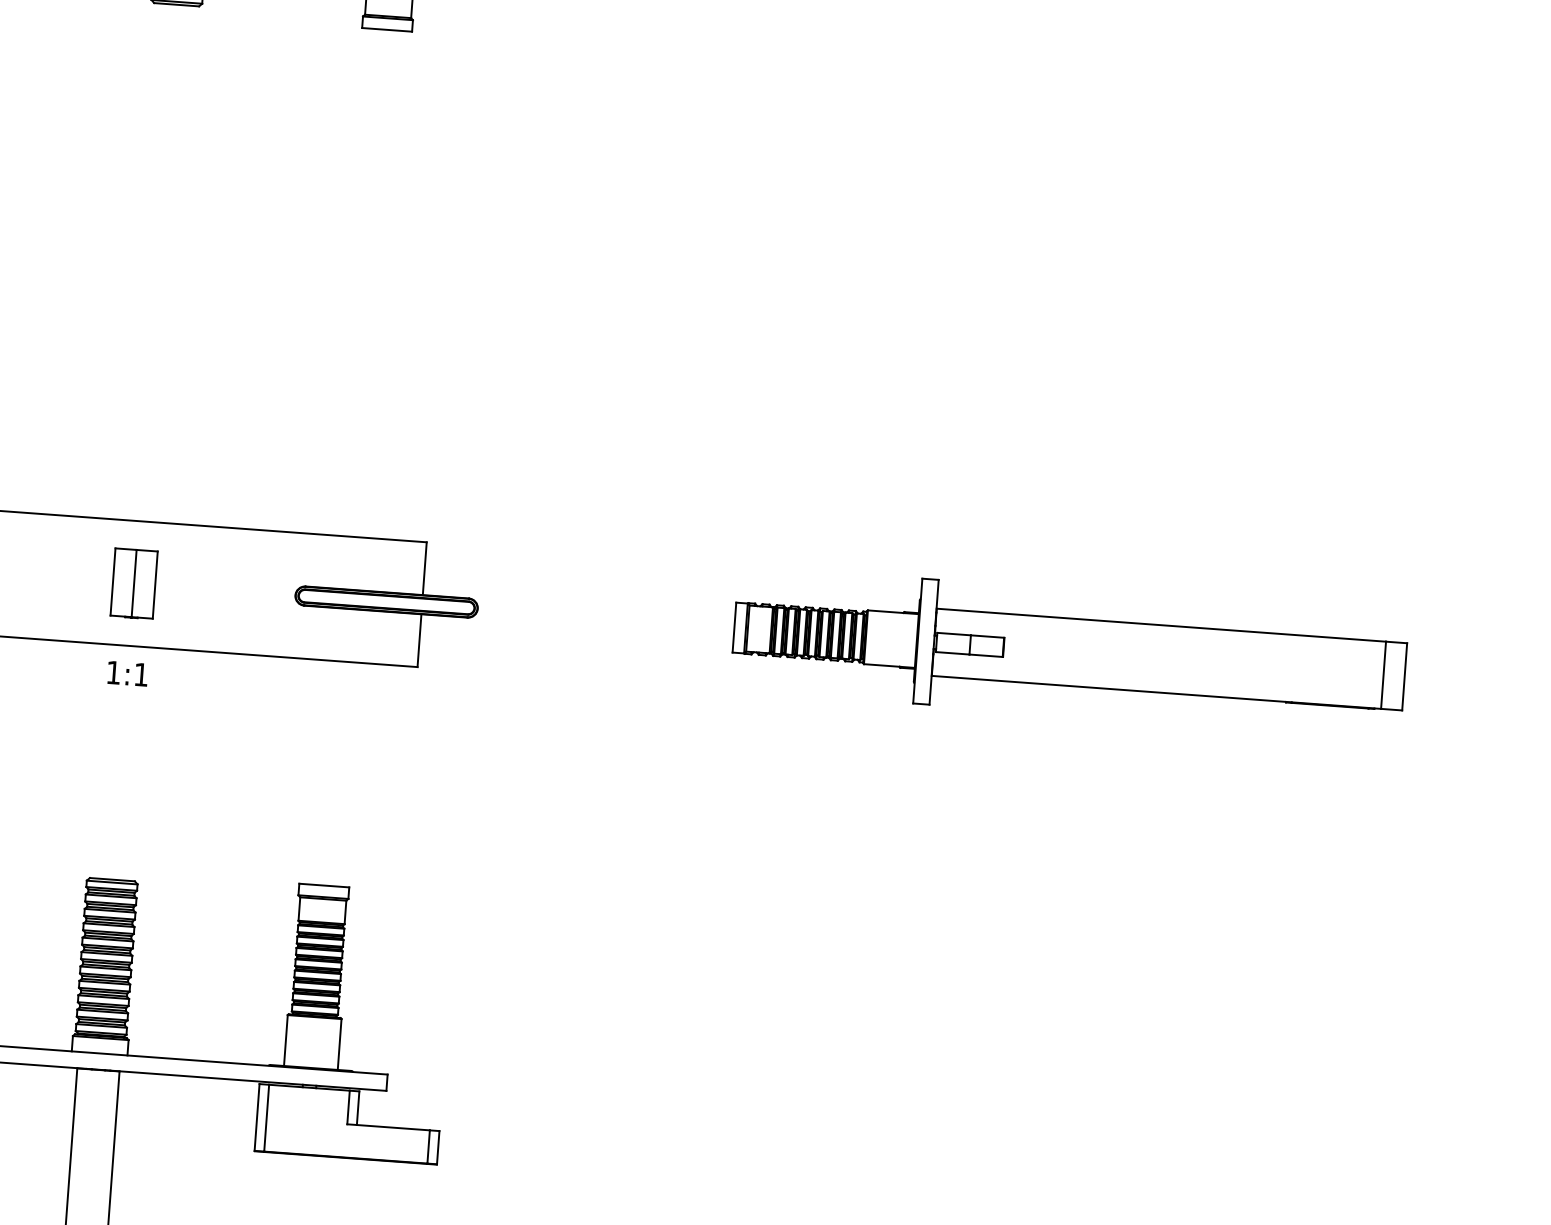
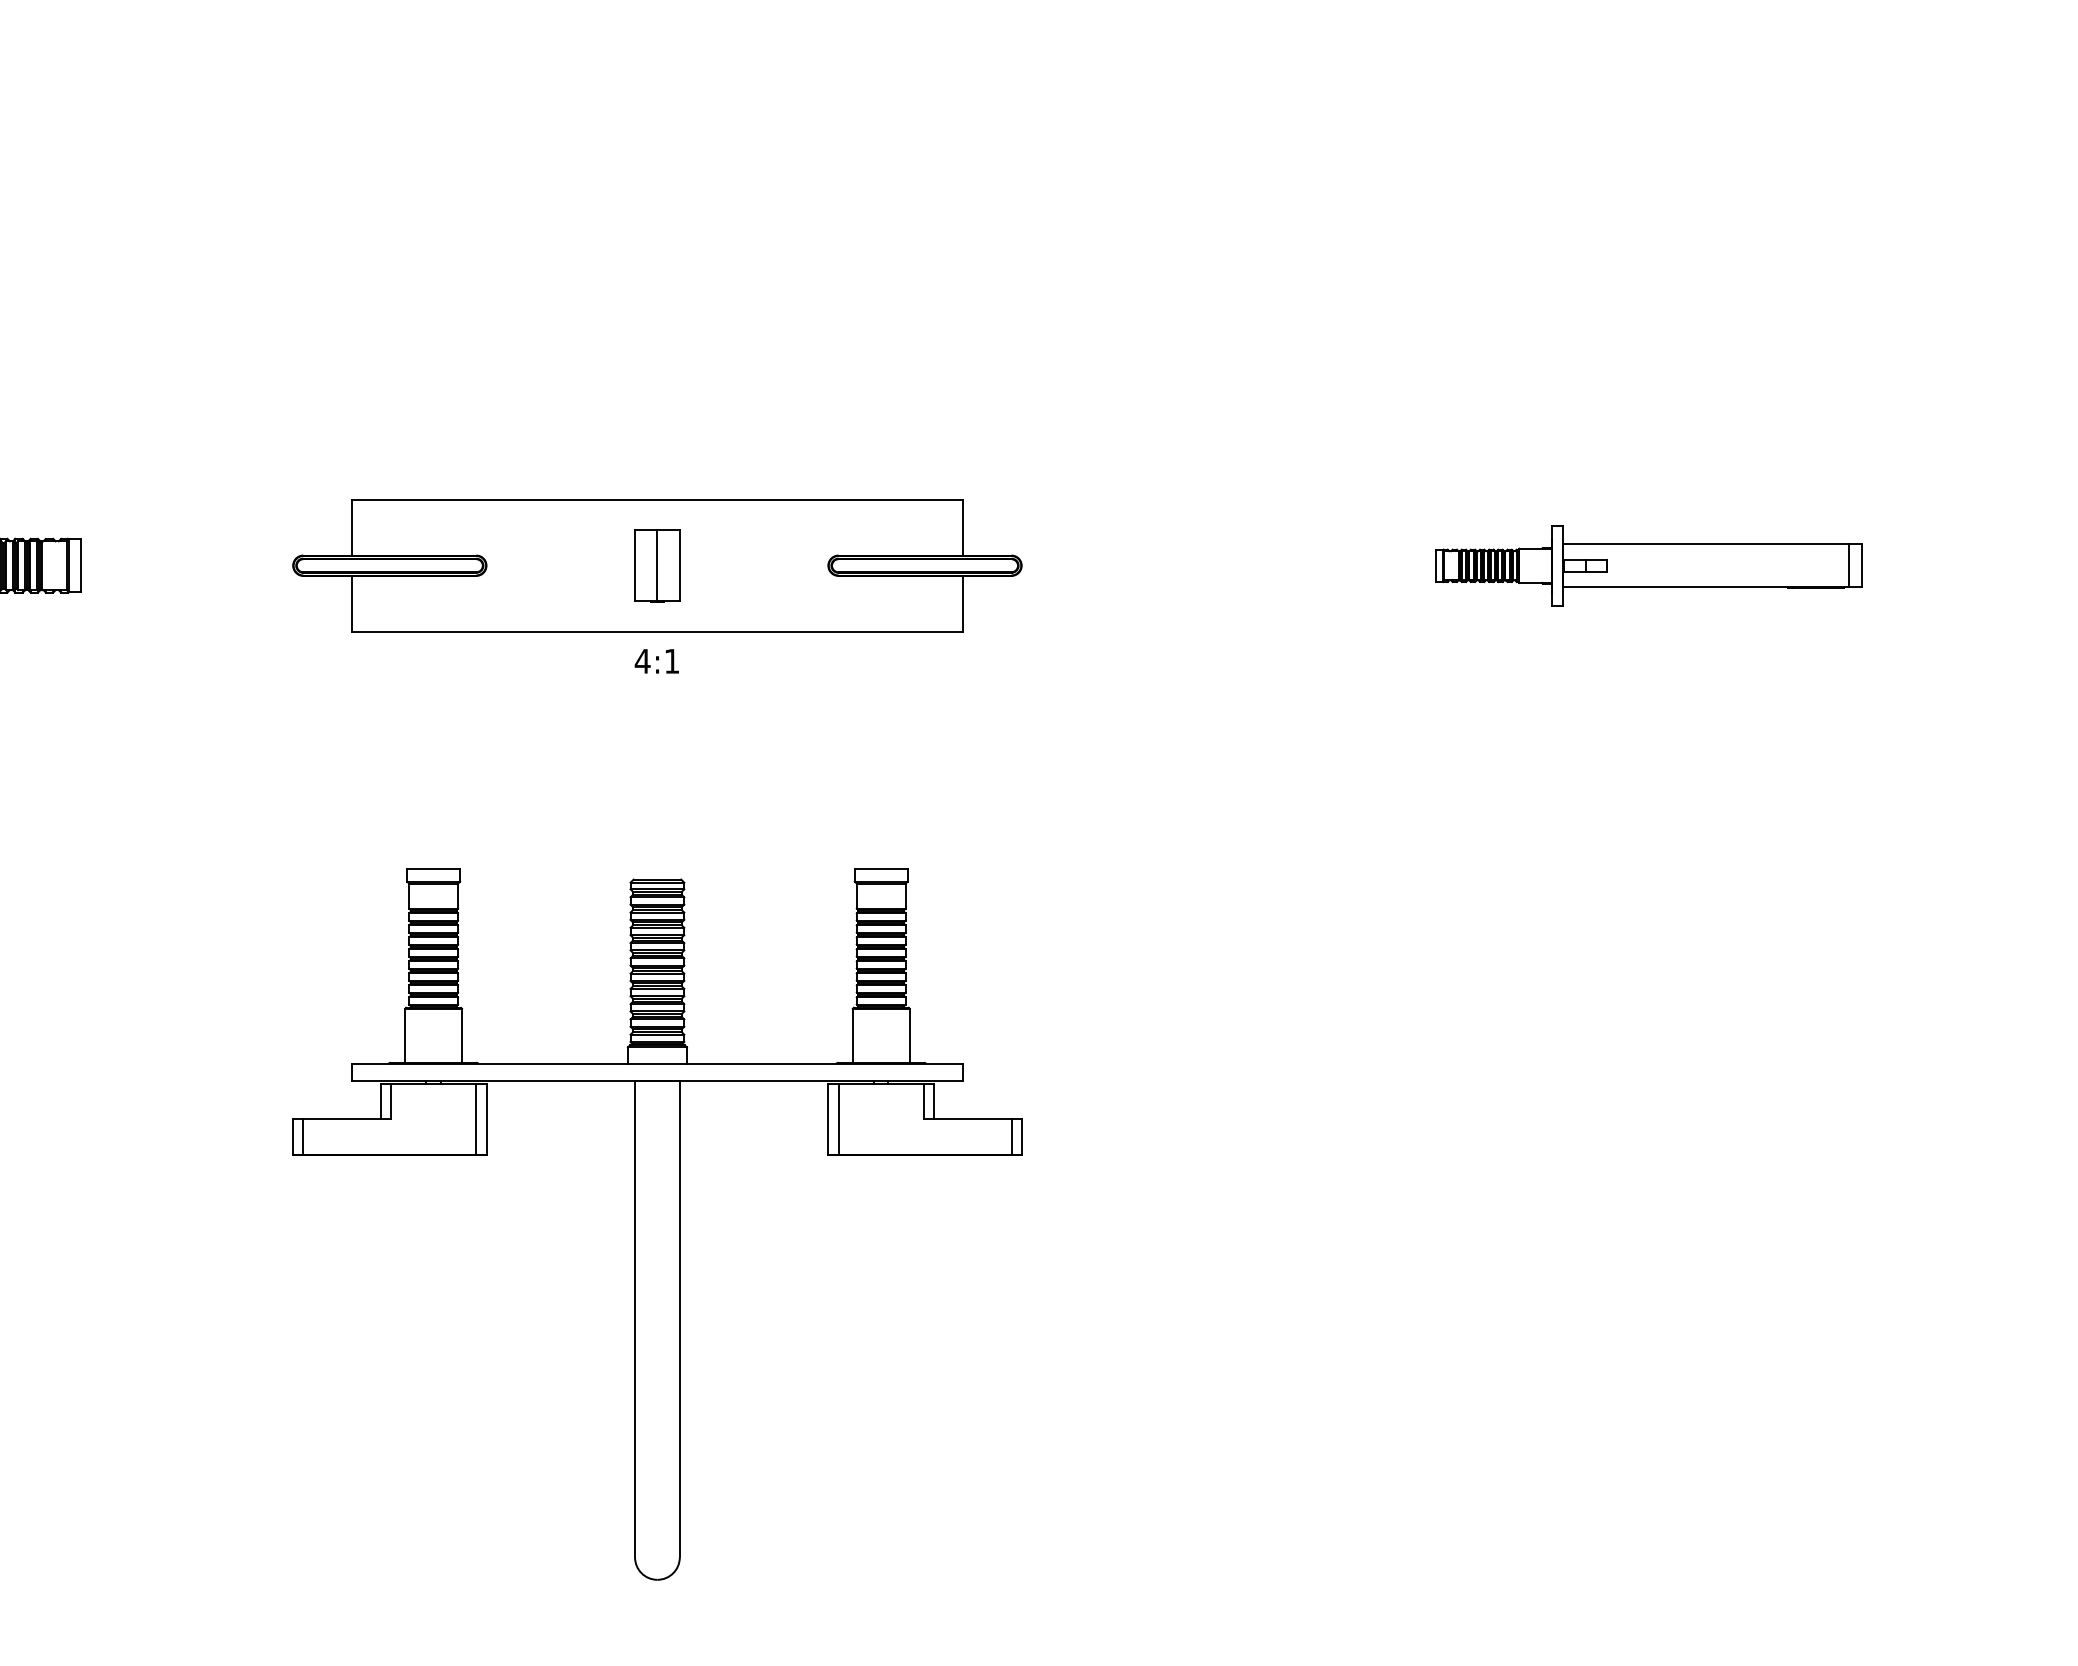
part: (1069, 651) -> (1648, 565), size x0.6
text: (113, 672) -> (642, 661), 1:1 -> 4:1

